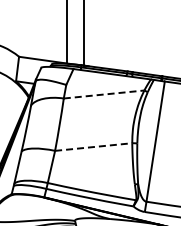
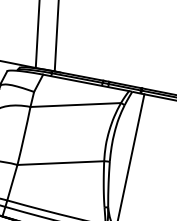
line: (104, 94) -> (76, 105), dashed -> solid
line: (93, 147) -> (60, 163), dashed -> solid

